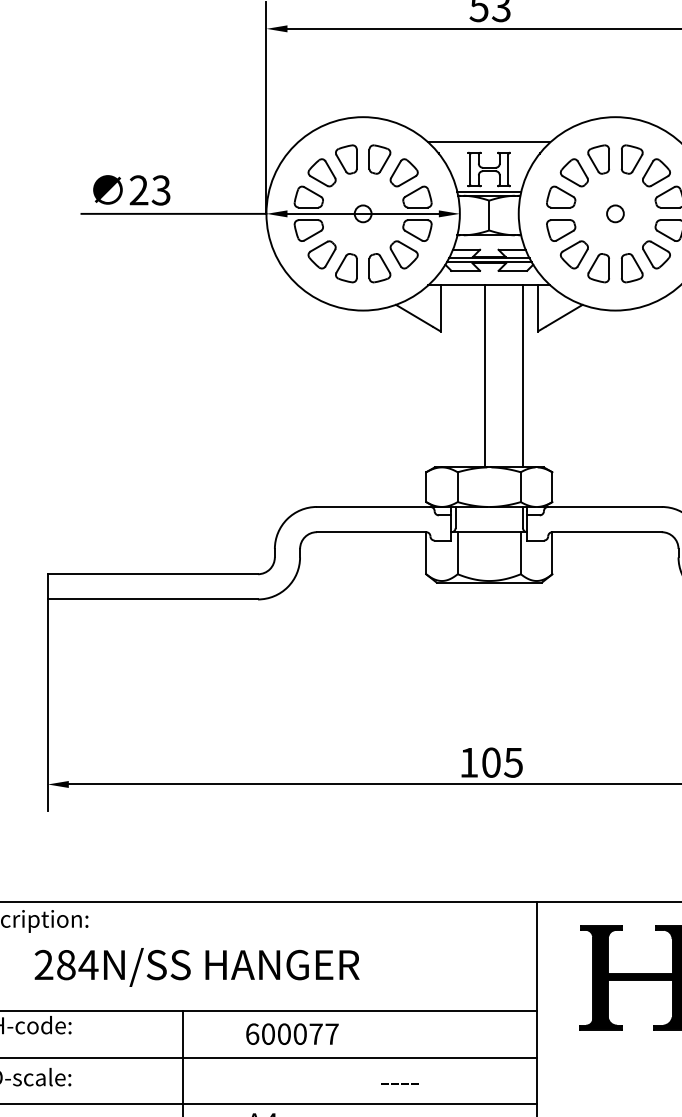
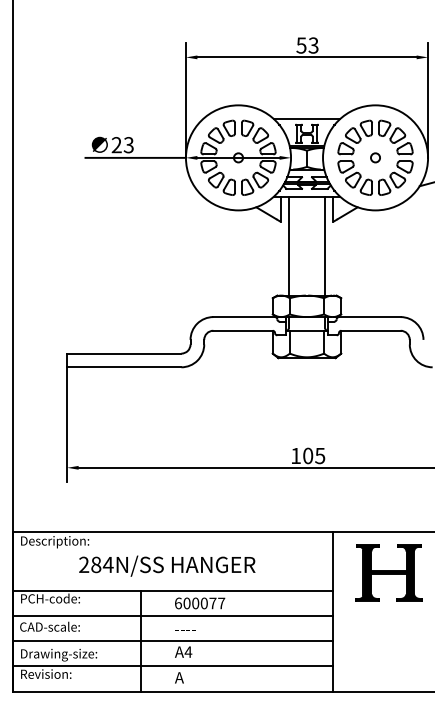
line: (484, 375) -> (288, 245), moved
text: (197, 966) -> (167, 565), moved
text: (399, 1084) -> (185, 630), moved

